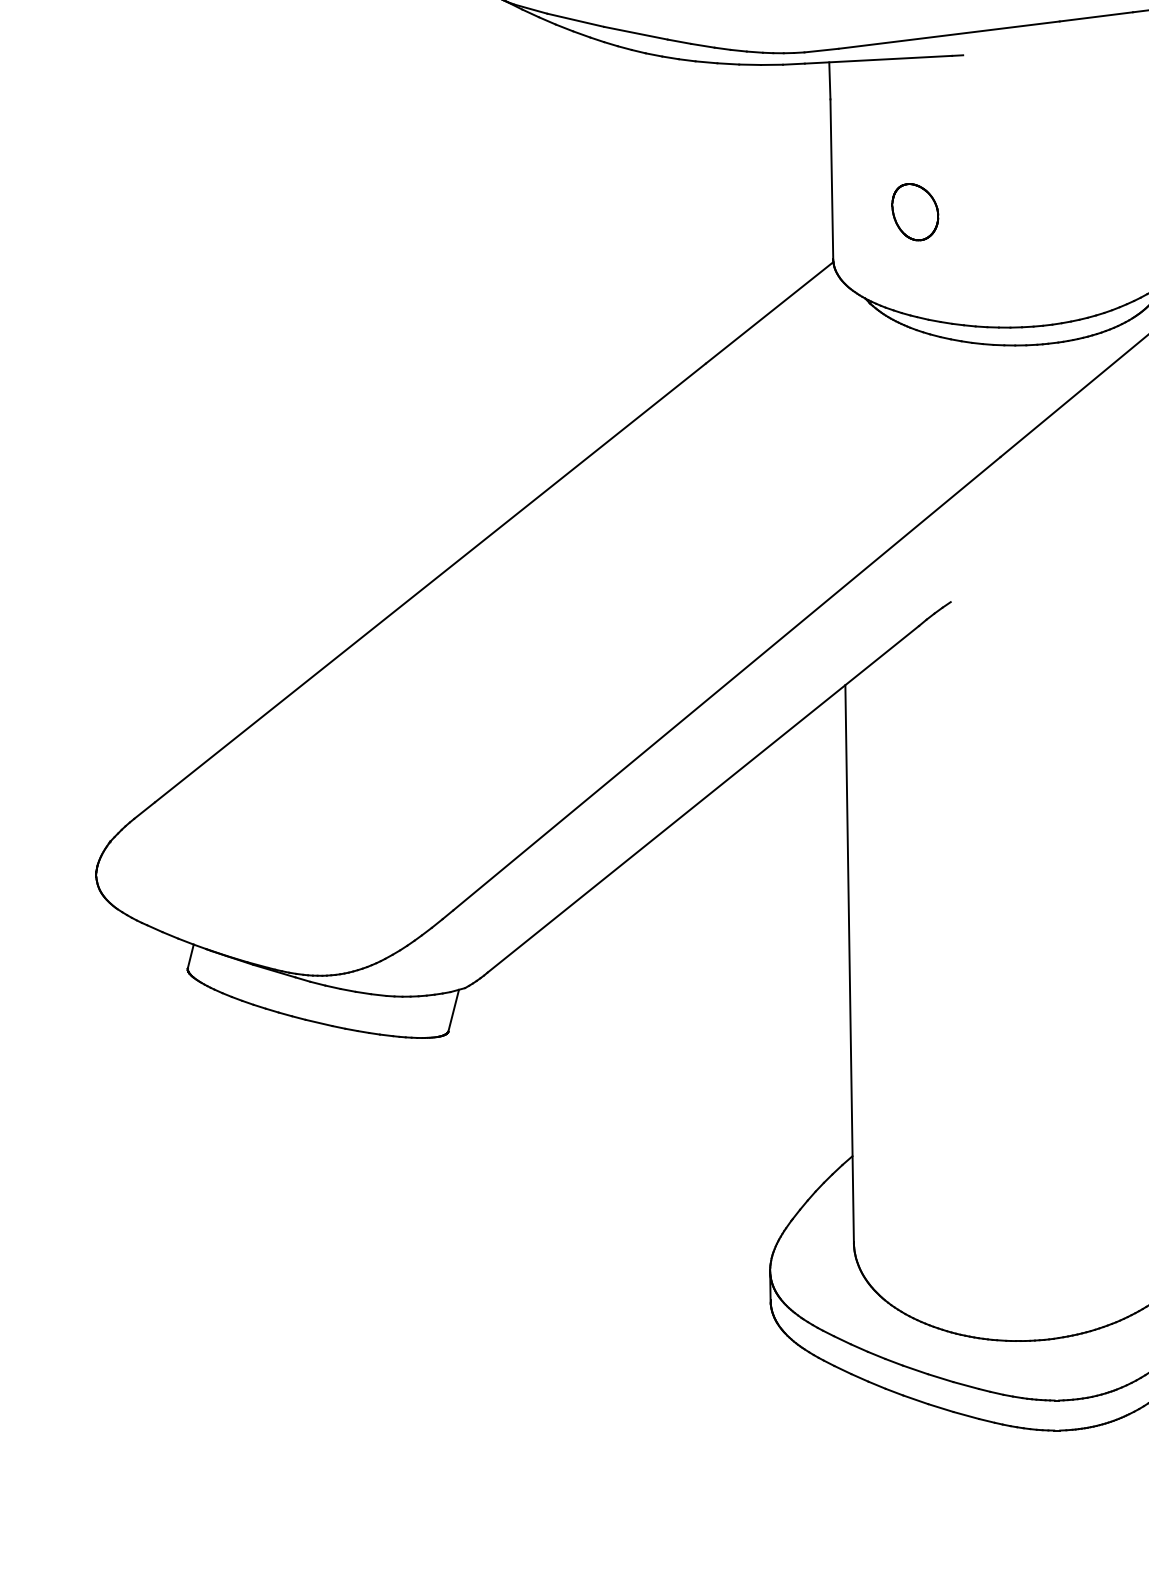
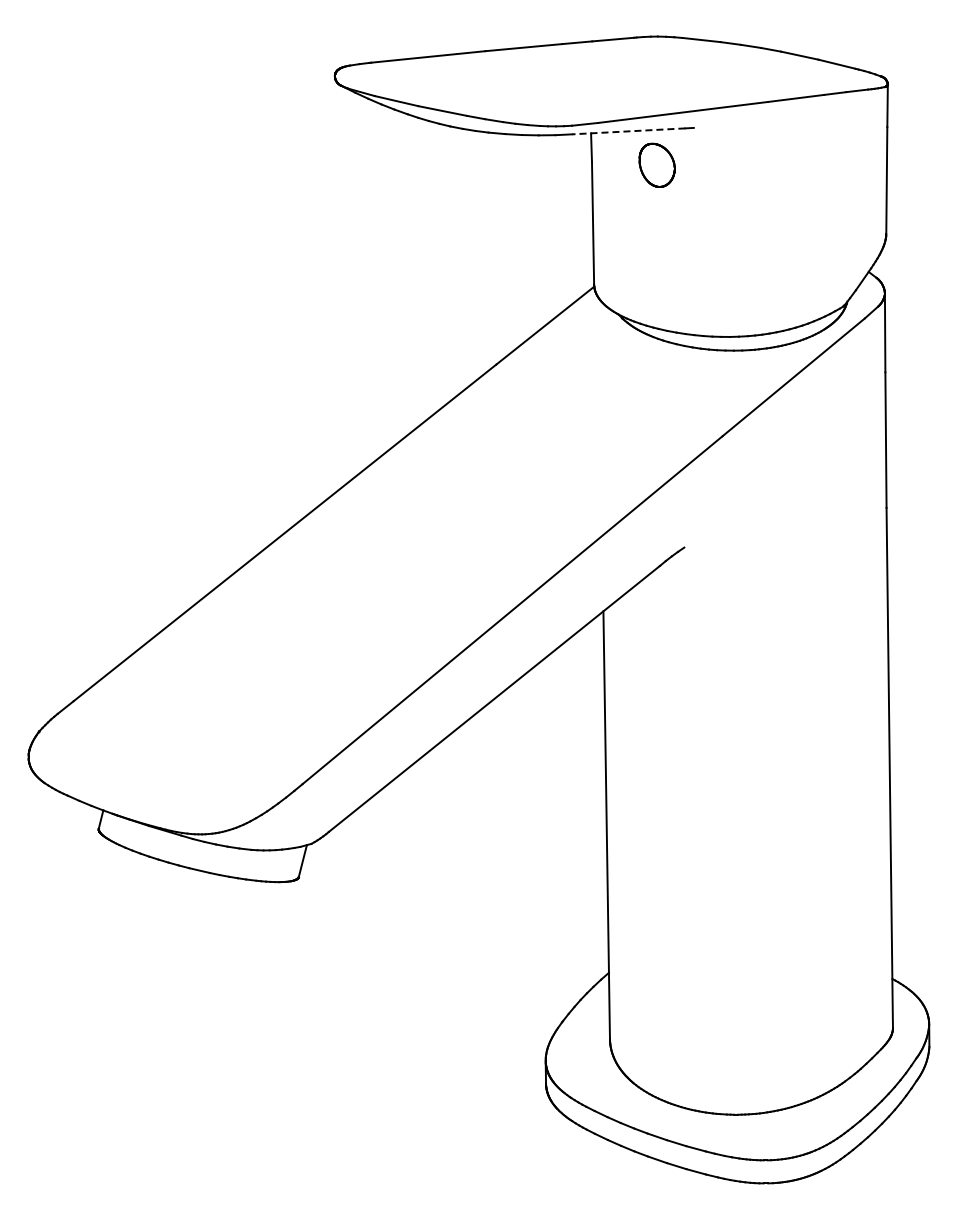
line: (878, 59) -> (628, 131), solid -> dashed
part: (914, 211) -> (656, 164), moved

